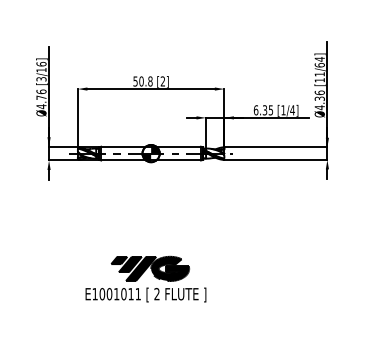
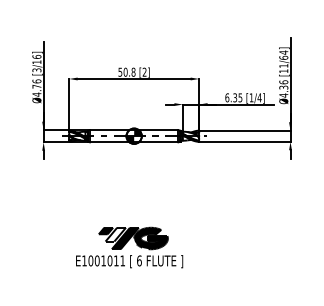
fill: (130, 264) -> (115, 234), removed
text: (157, 293) -> (139, 260), 2 -> 6

